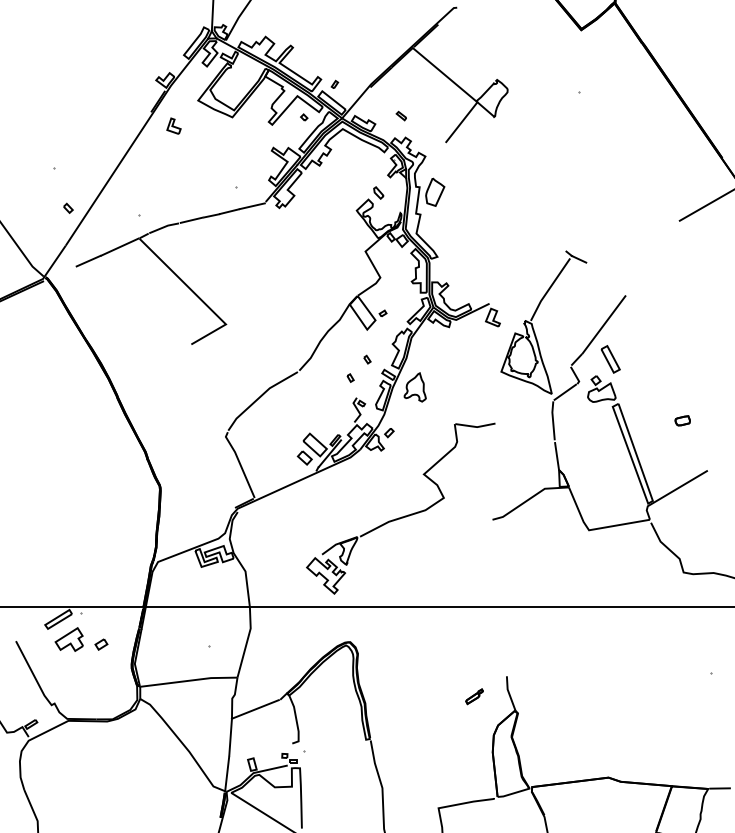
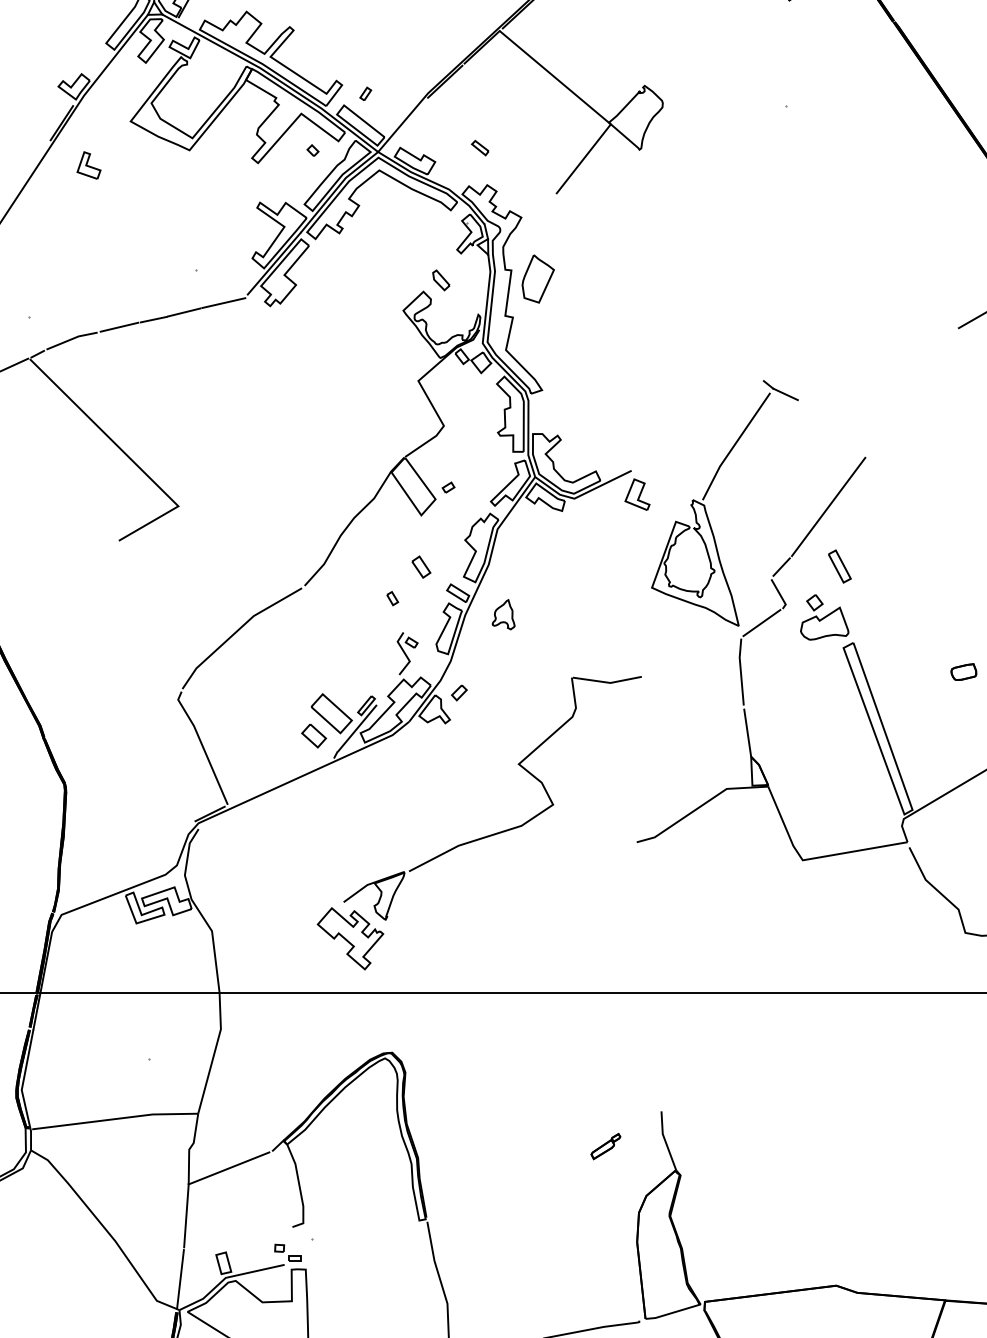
part: (367, 359) -> (421, 566), size x1.6
part: (610, 359) -> (839, 566), size x0.7
part: (414, 387) -> (502, 614), size x0.6

